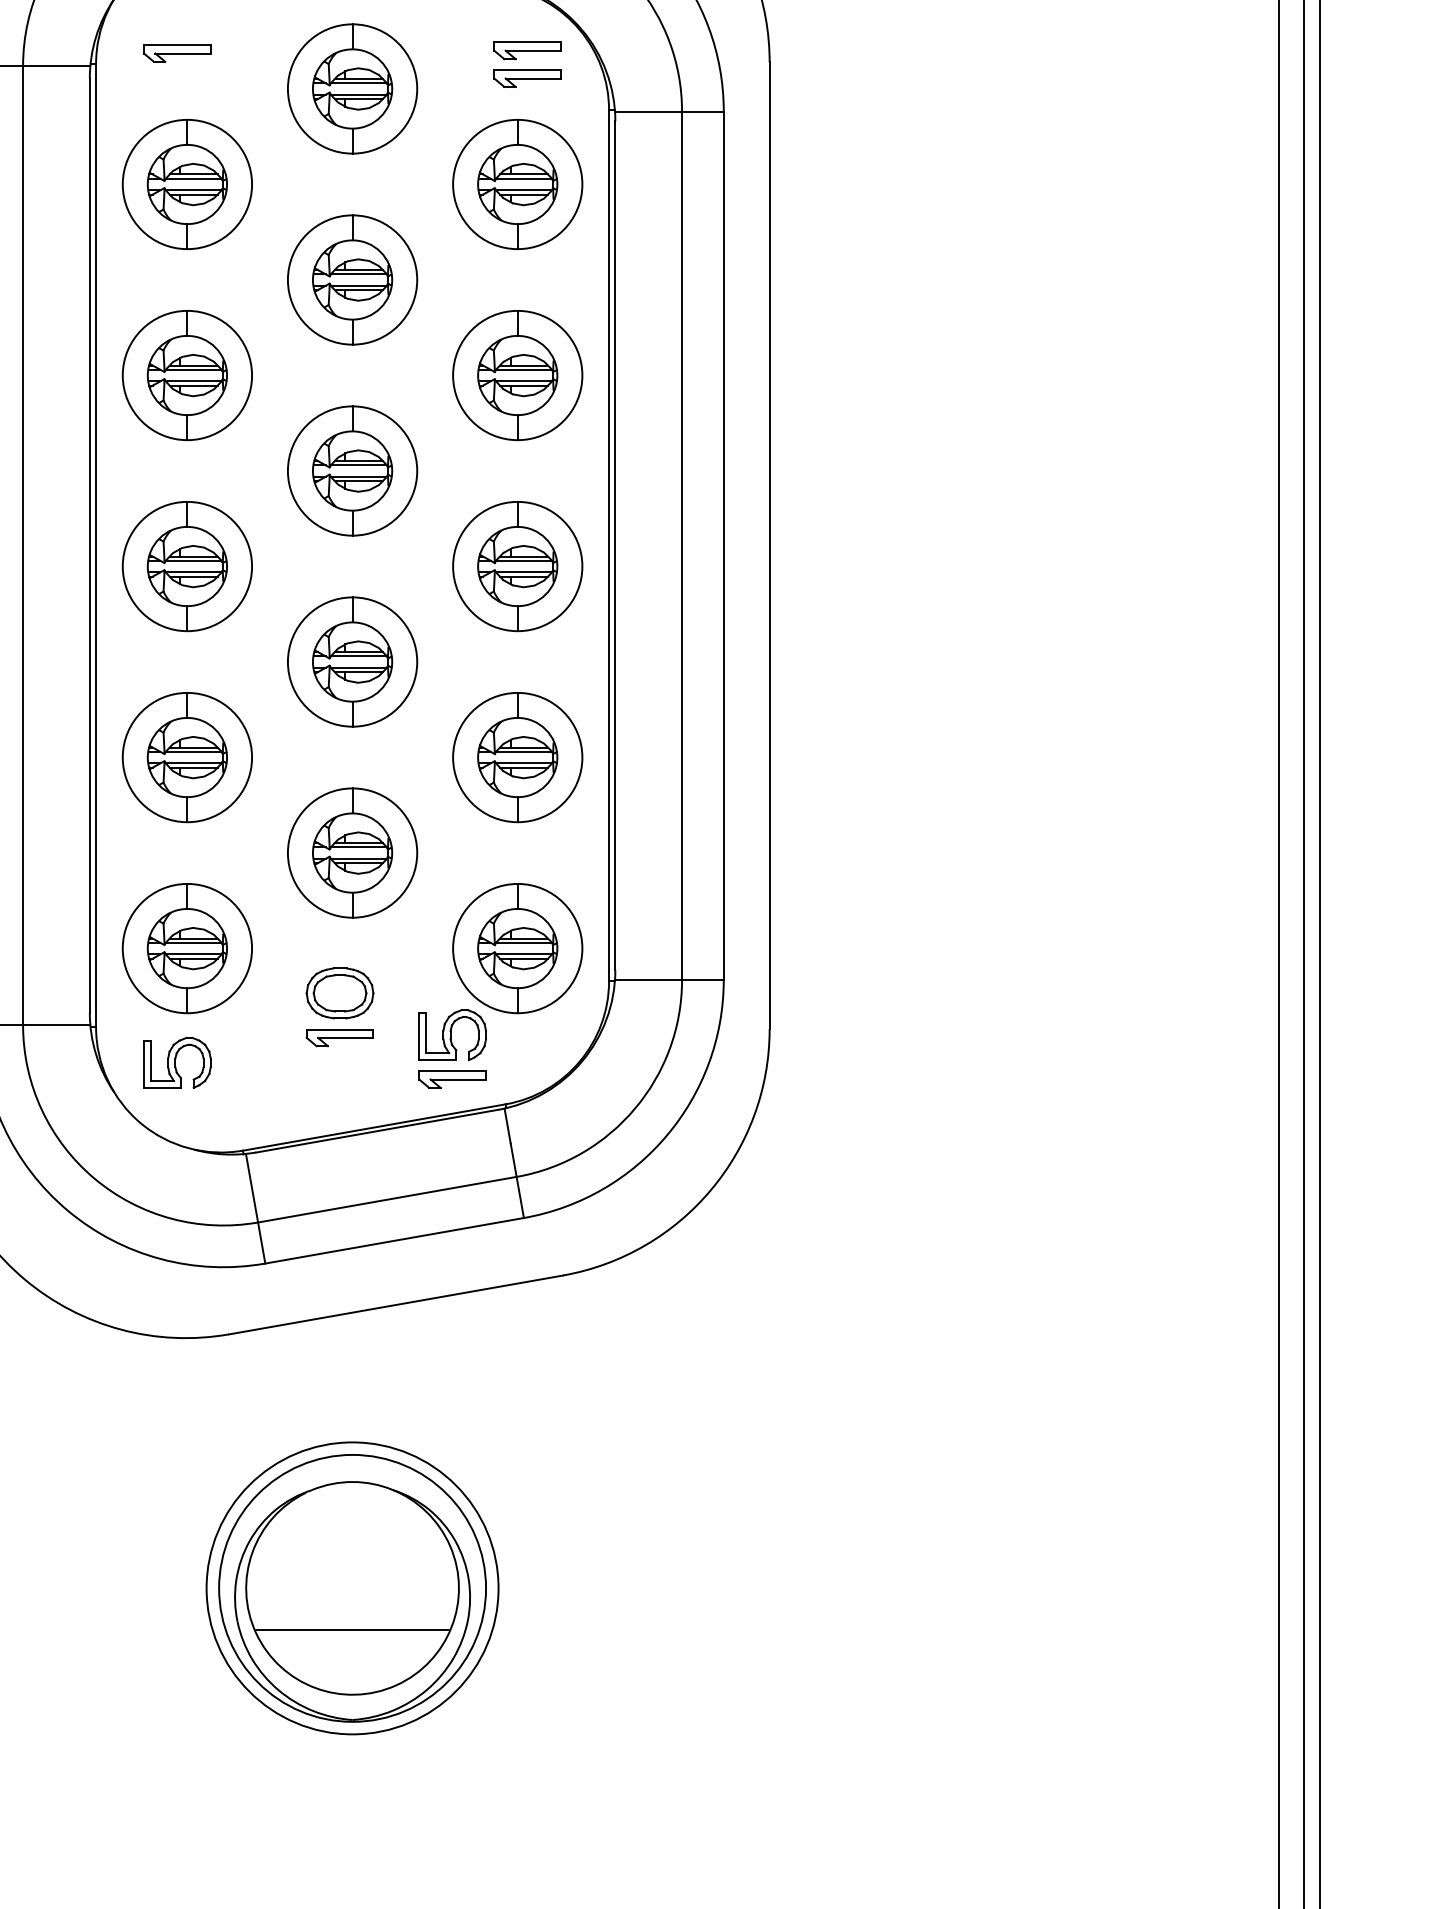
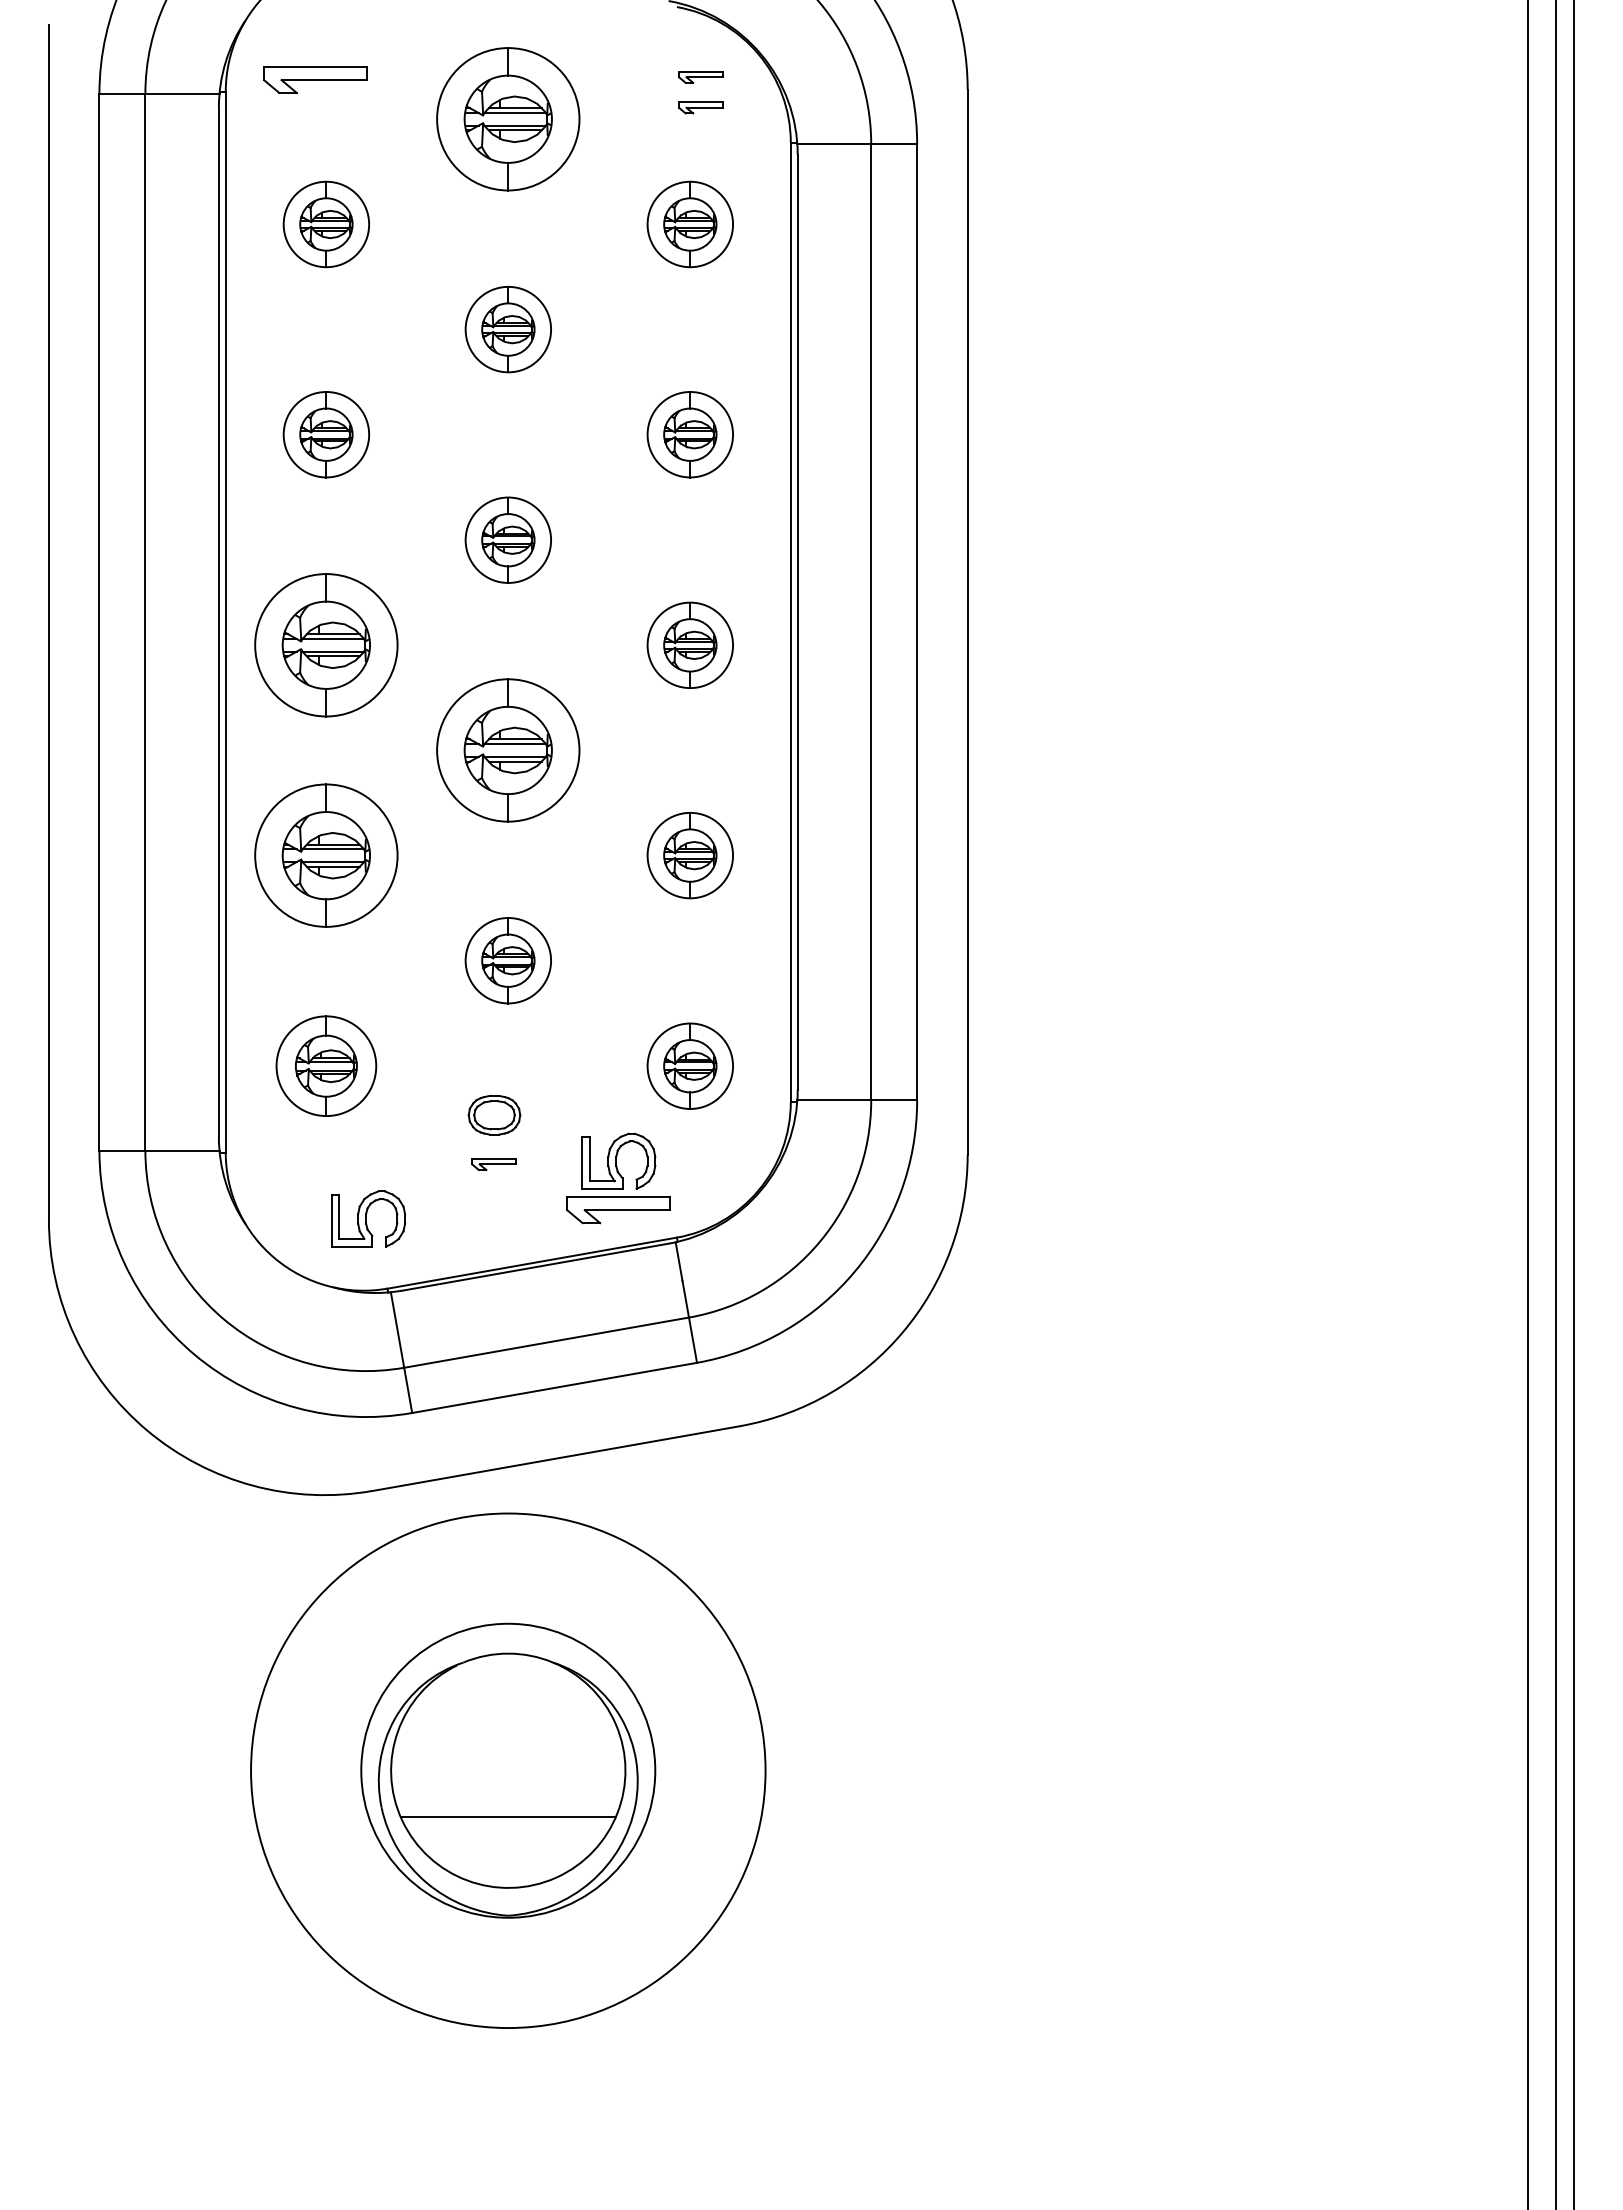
part: (527, 51) -> (700, 77), size x0.6
part: (176, 53) -> (314, 80), size x1.4
part: (527, 78) -> (700, 107), size x0.6
part: (187, 184) -> (326, 224), size x0.6
part: (518, 184) -> (690, 224), size x0.6
part: (352, 279) -> (508, 329), size x0.6
part: (187, 375) -> (326, 434), size x0.6
part: (518, 375) -> (690, 434), size x0.6
part: (352, 471) -> (508, 540), size x0.6
part: (518, 566) -> (690, 645), size x0.6
part: (518, 757) -> (690, 855), size x0.6
part: (352, 852) -> (508, 960), size x0.6
part: (187, 948) -> (326, 1066), size x0.7
part: (518, 948) -> (690, 1066), size x0.6
part: (340, 992) -> (494, 1114), size x0.7
part: (339, 1037) -> (493, 1164), size x0.6
part: (177, 1062) -> (368, 1218), moved
part: (451, 1079) -> (617, 1210), size x1.4
circle: (352, 1588) -> (508, 1770), size x1.6

